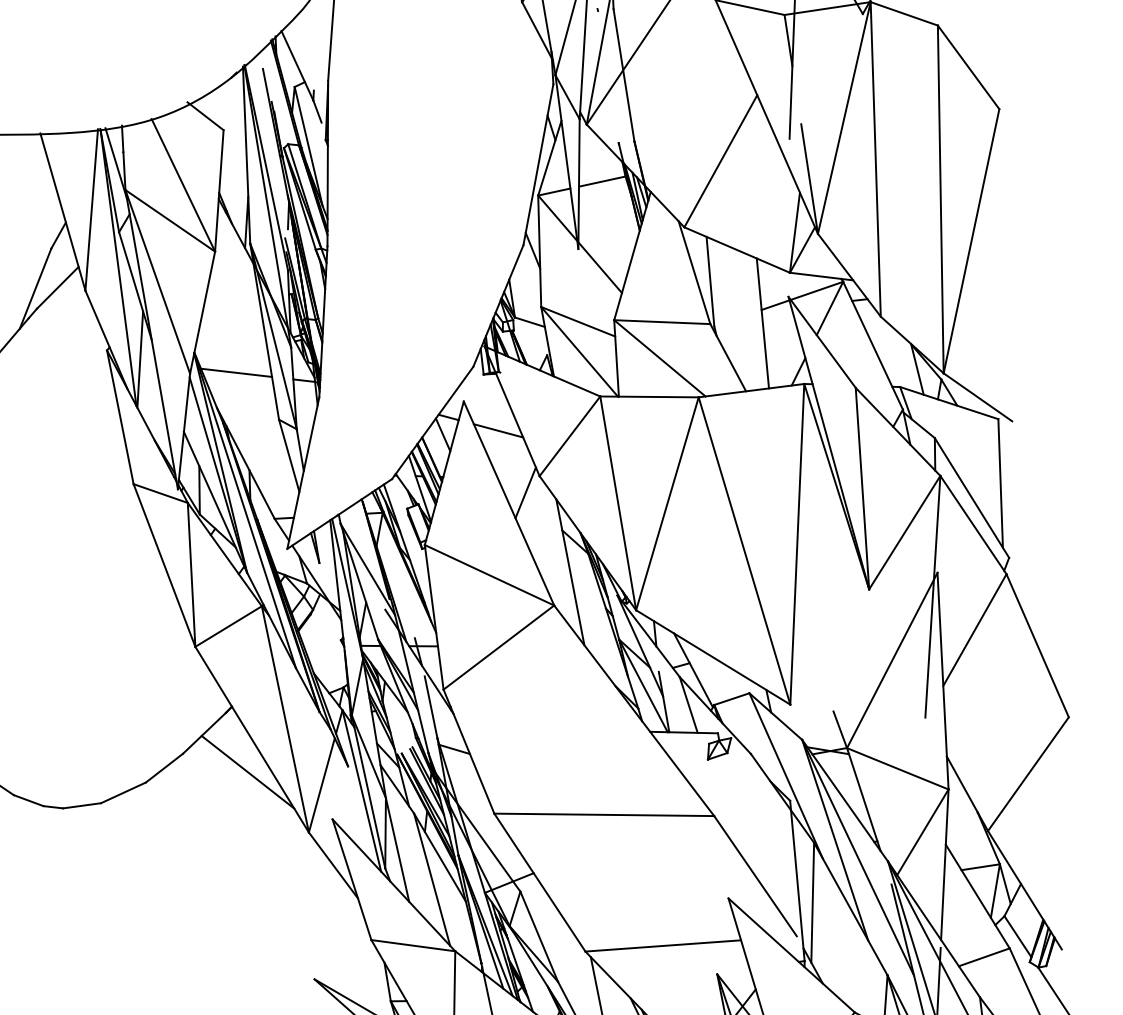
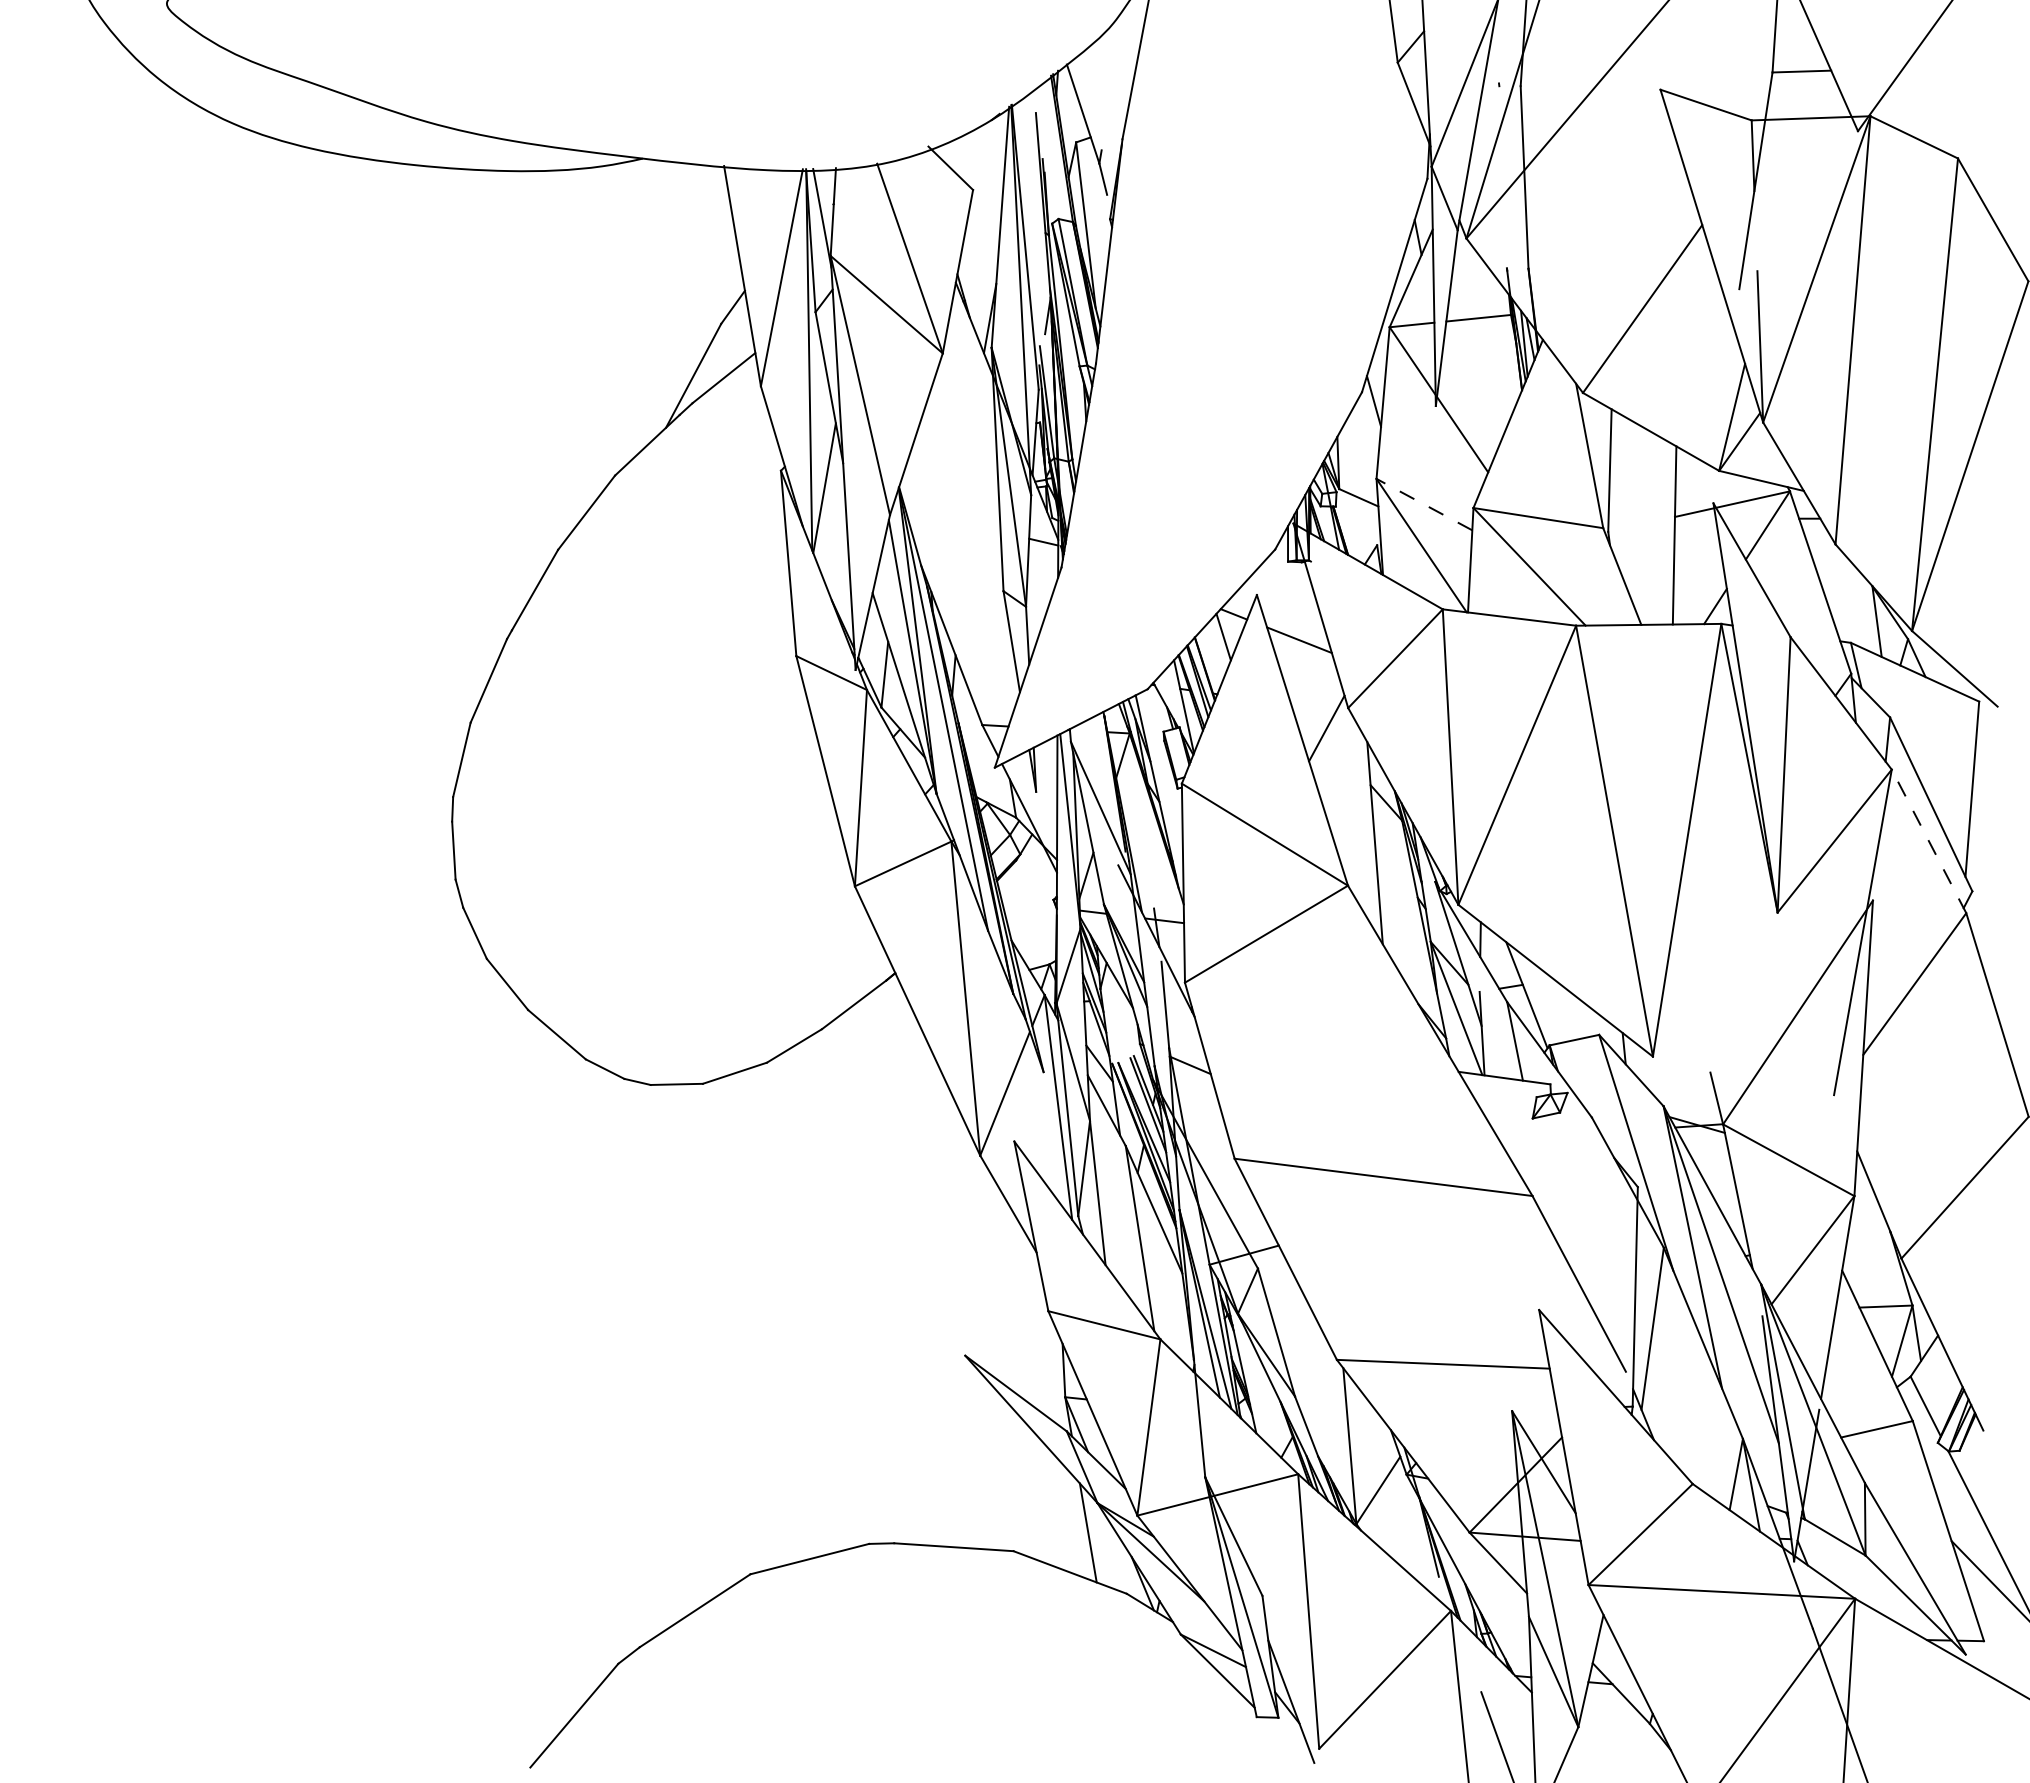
line: (577, 321) -> (1423, 504), solid -> dashed
line: (236, 373) -> (952, 521), removed
line: (973, 525) -> (1929, 841), solid -> dashed
line: (247, 772) -> (906, 1064), removed

